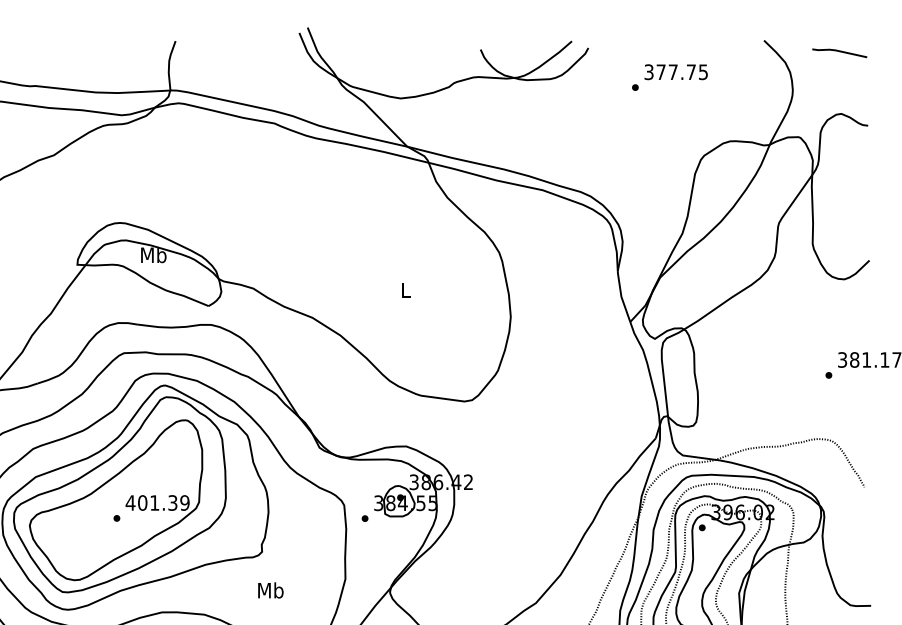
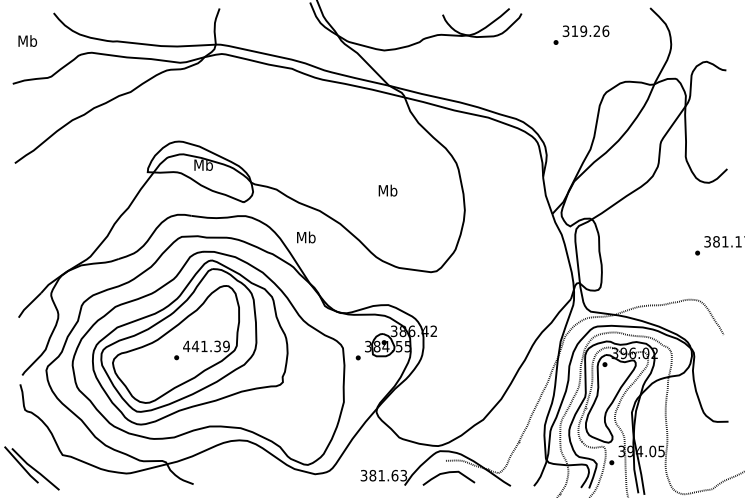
line: (839, 52) -> (705, 16), removed
text: (682, 71) -> (590, 30), 377.75 -> 319.26
text: (405, 289) -> (387, 190), L -> Mb
text: (142, 503) -> (195, 346), 401.39 -> 441.39
text: (271, 590) -> (306, 237), moved

